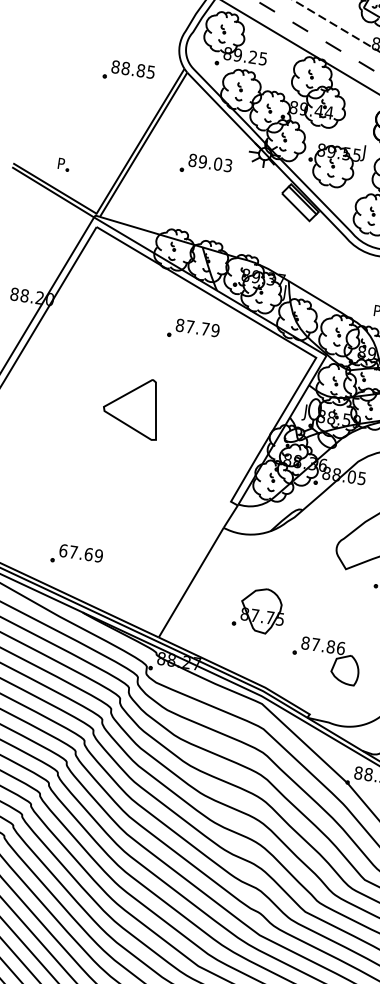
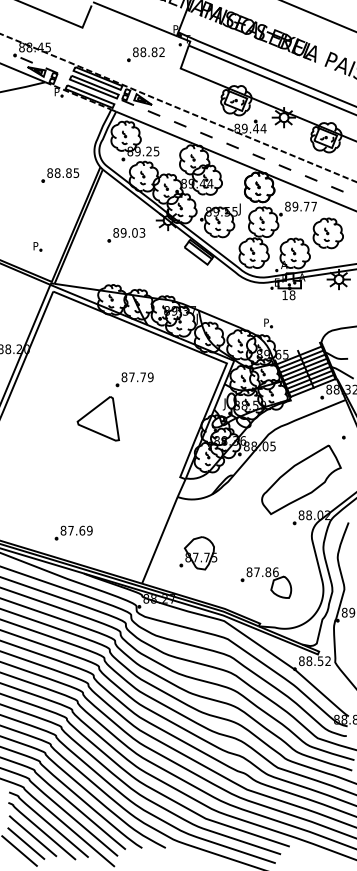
part: (63, 164) -> (37, 246), moved
part: (193, 330) -> (134, 379), moved
text: (63, 550) -> (63, 530), 67.69 -> 87.69
part: (259, 610) -> (198, 553), moved

